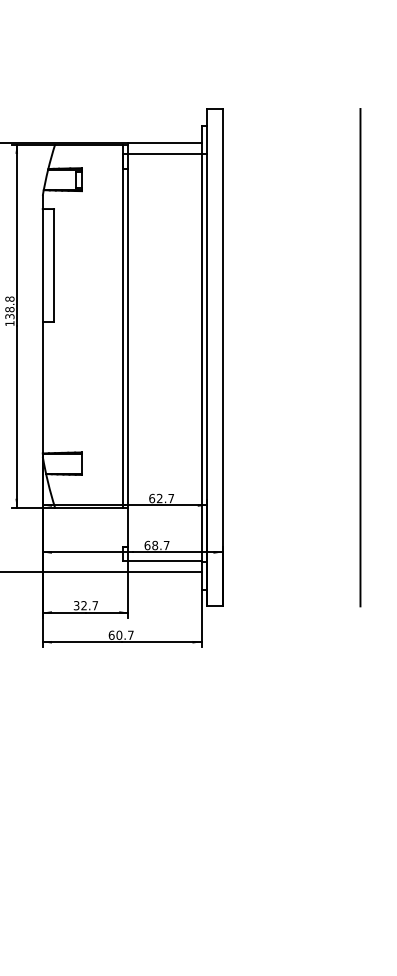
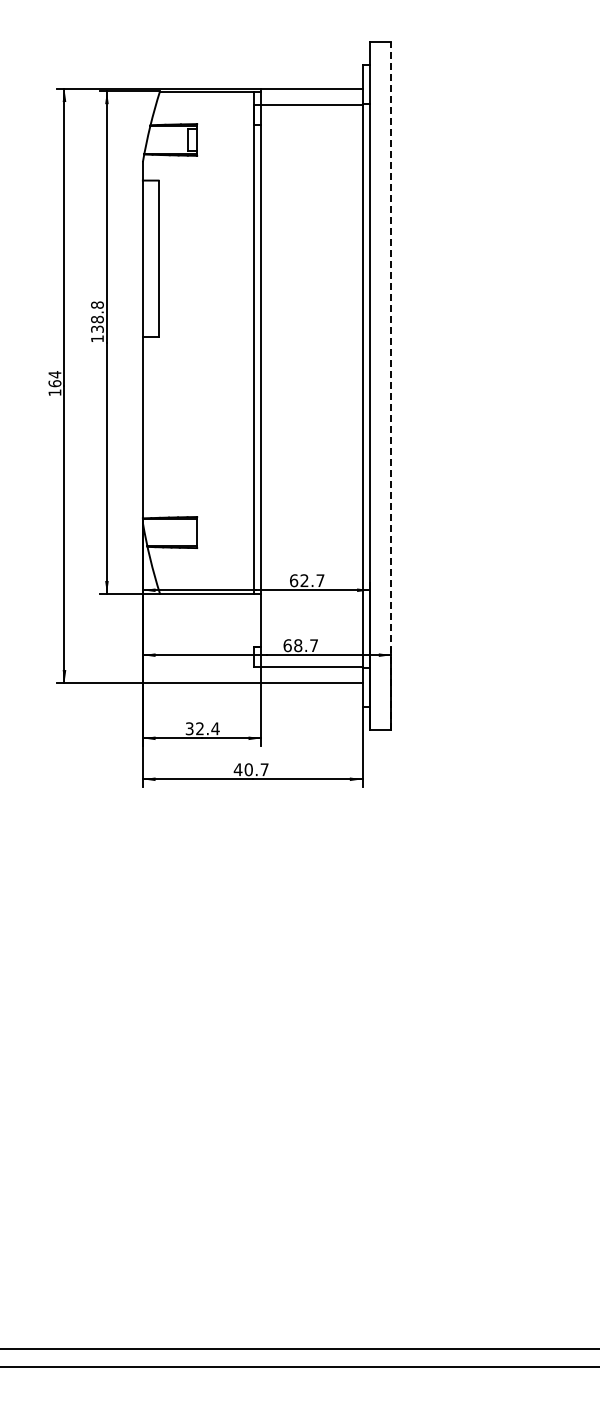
line: (360, 357) -> (581, 385), removed
line: (222, 358) -> (391, 386), solid -> dashed
text: (95, 605) -> (215, 728), 32.7 -> 32.4
text: (111, 635) -> (237, 769), 60.7 -> 40.7

